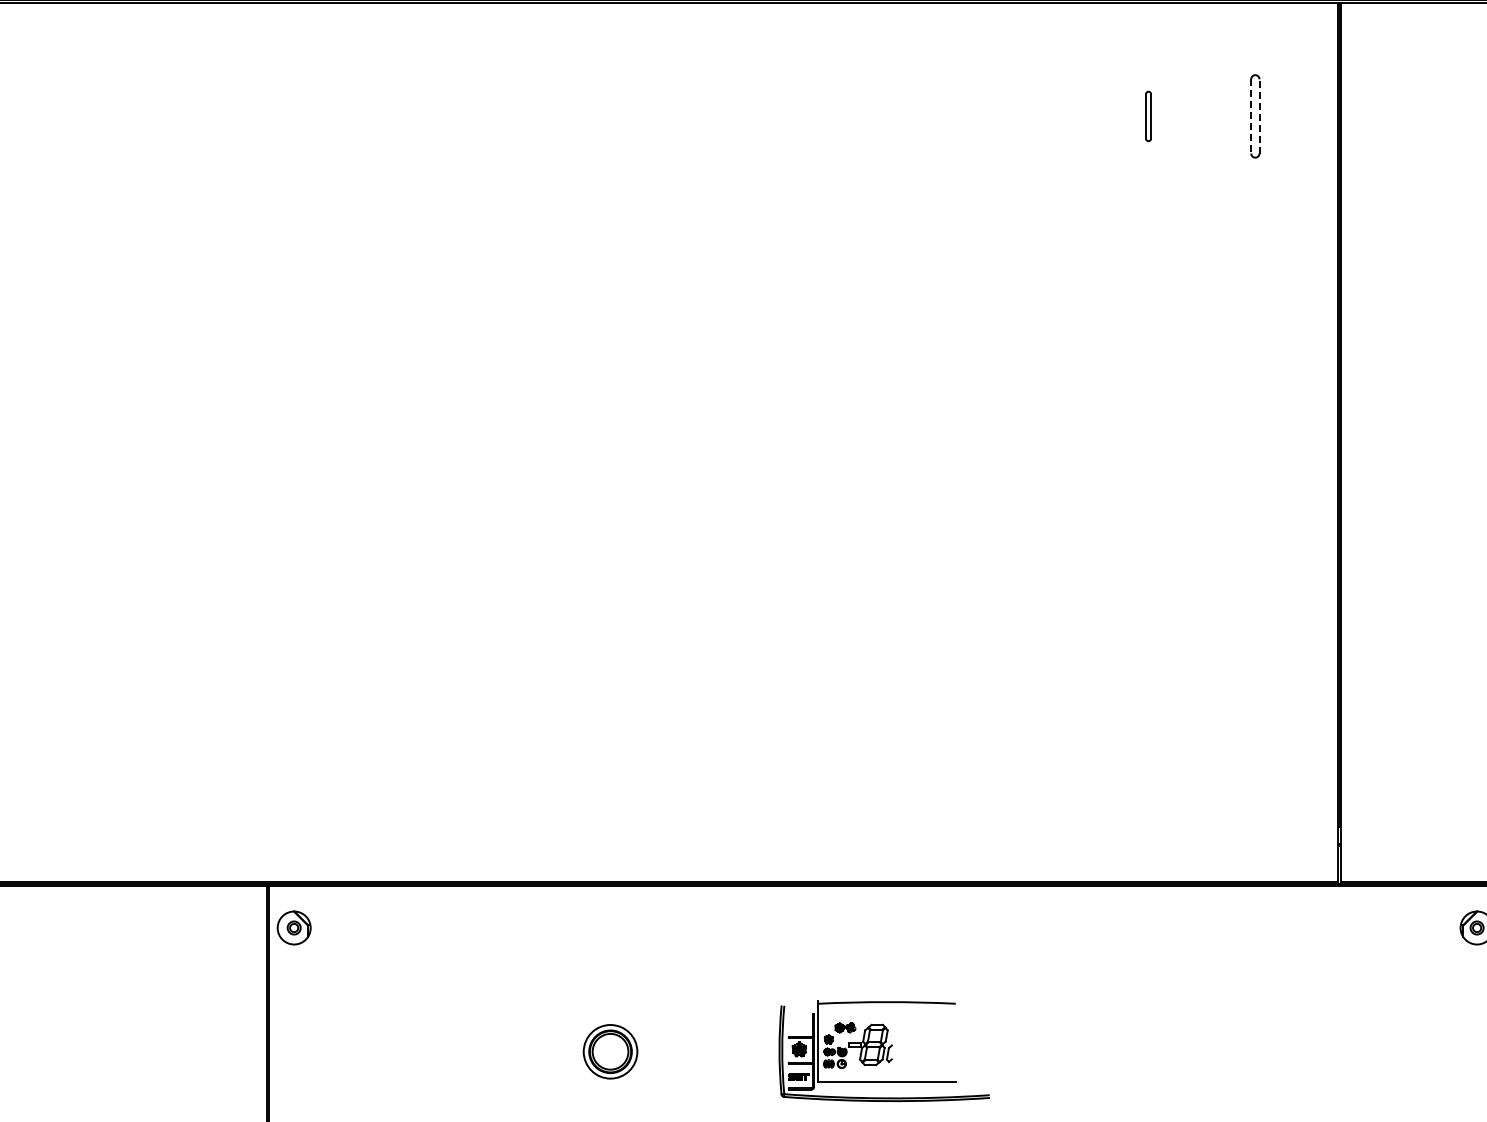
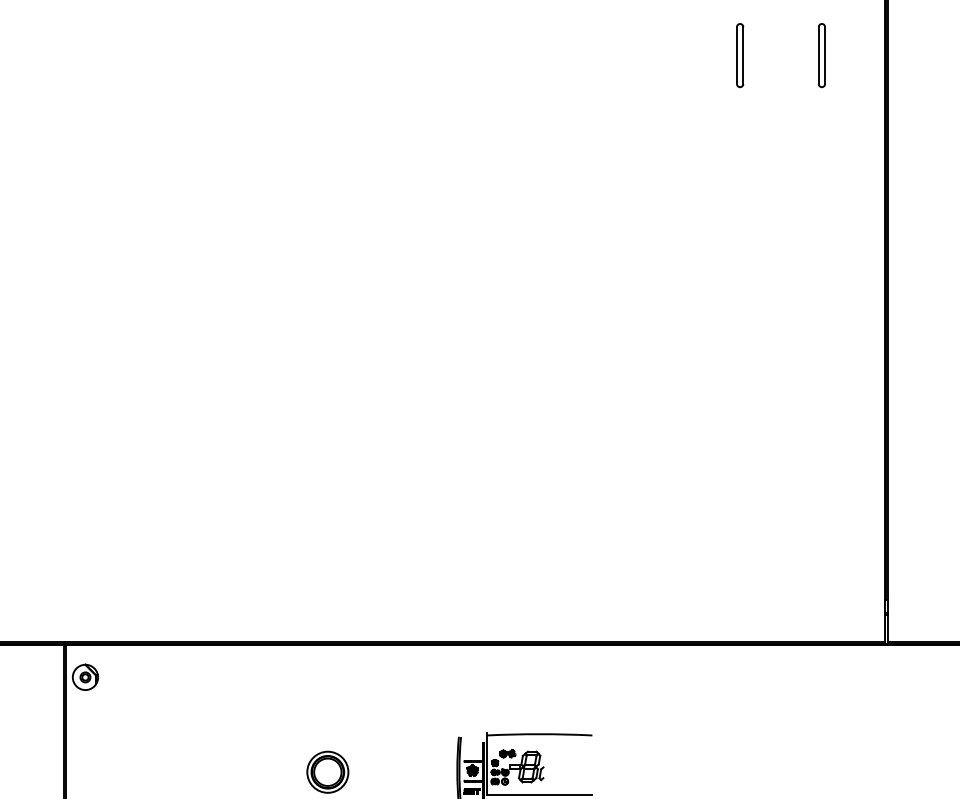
line: (1259, 115) -> (825, 54), dashed -> solid
part: (1148, 116) -> (740, 55), size x1.67
line: (1251, 116) -> (818, 55), dashed -> solid

